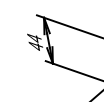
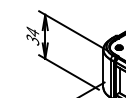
text: (35, 46) -> (32, 39), 44 -> 34

